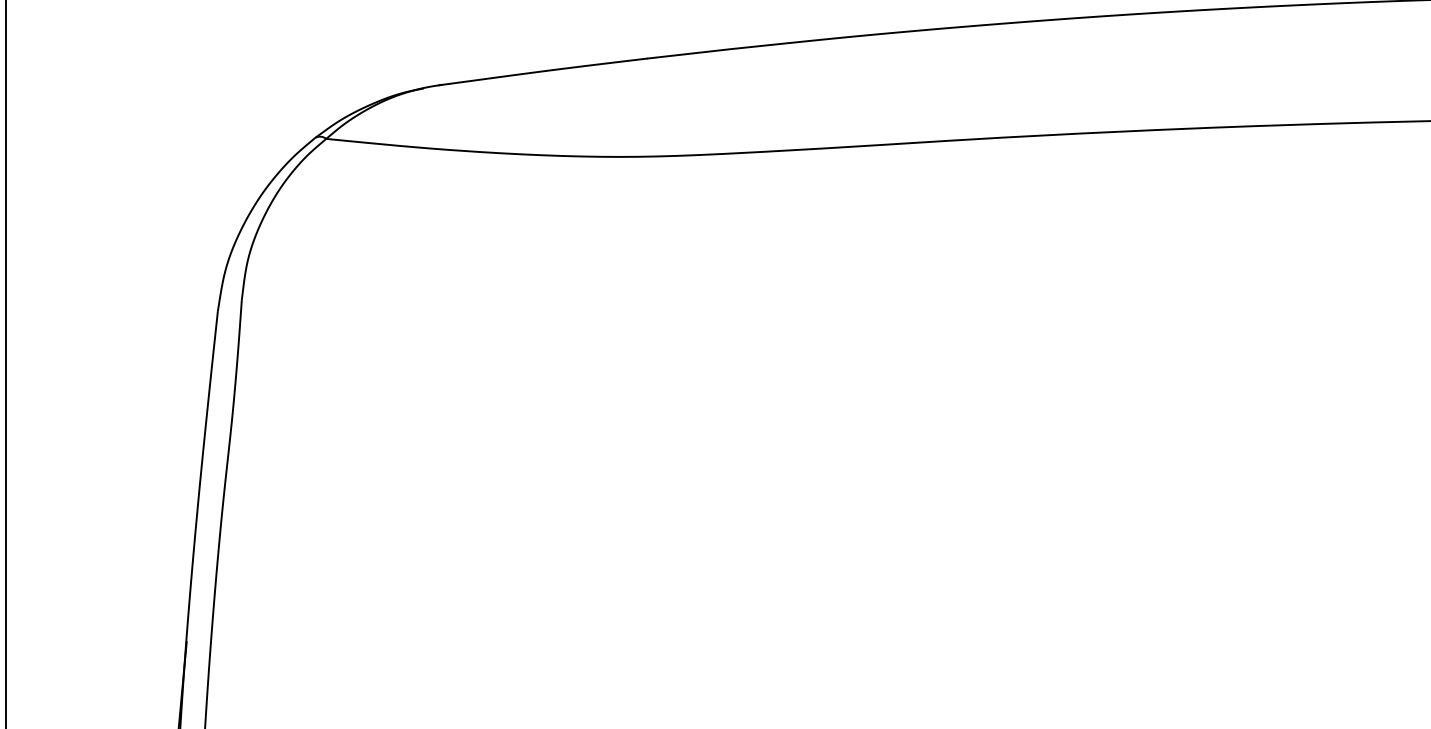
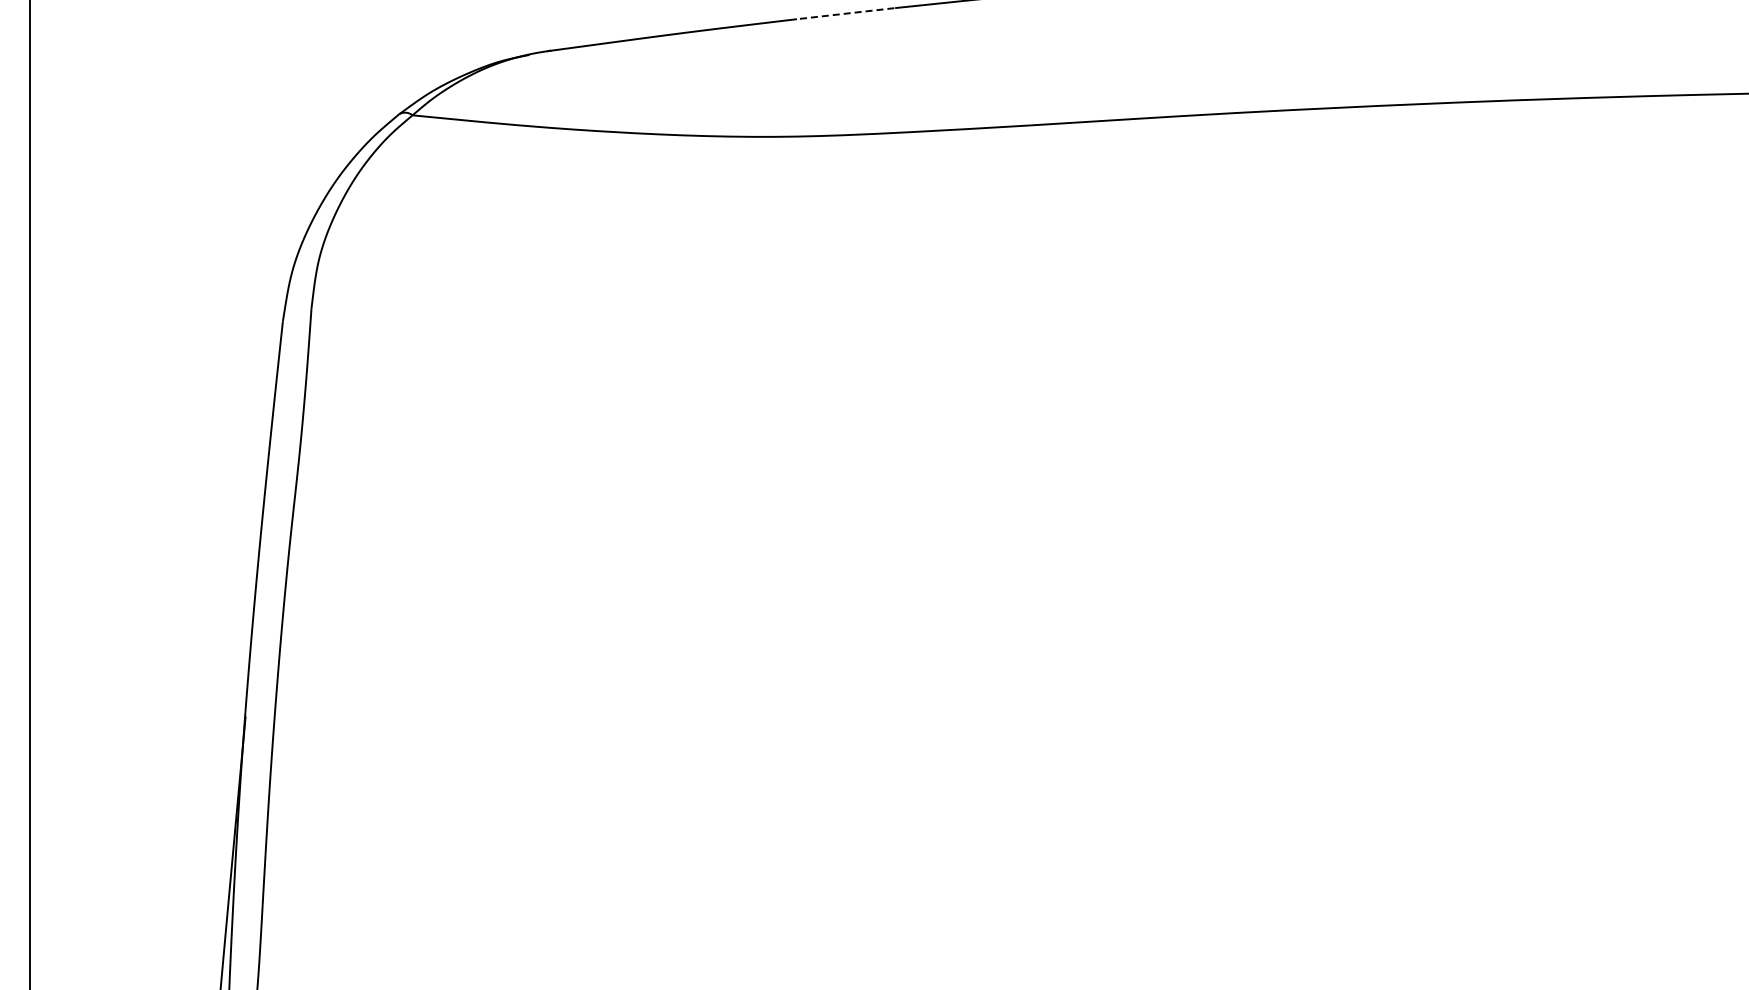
line: (688, 53) -> (845, 13), solid -> dashed

